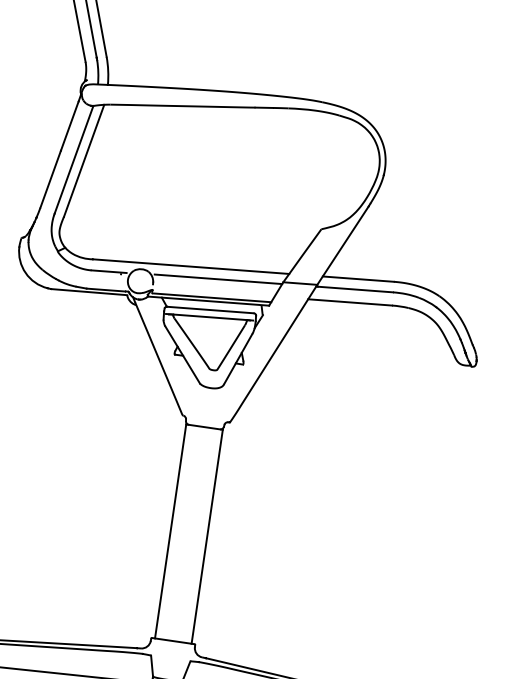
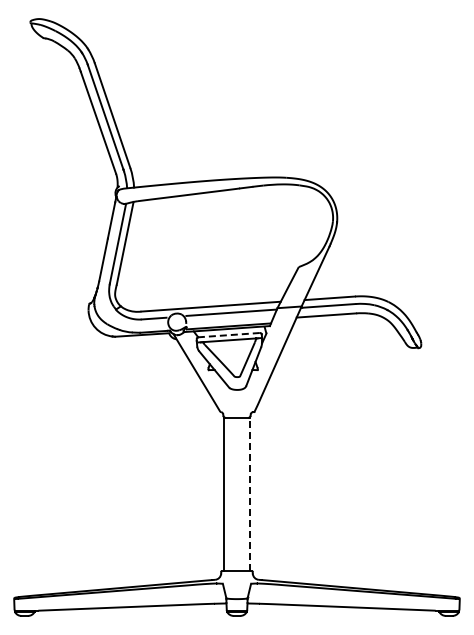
line: (210, 310) -> (229, 335), solid -> dashed
line: (207, 536) -> (250, 494), solid -> dashed

